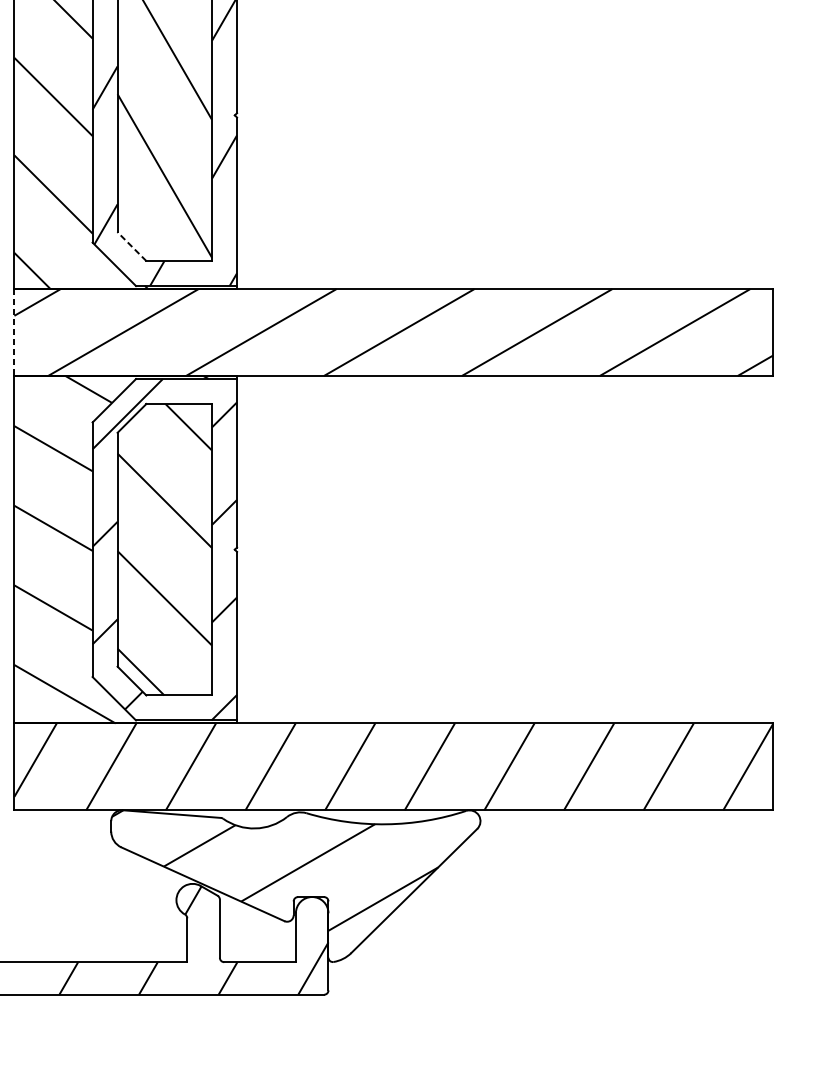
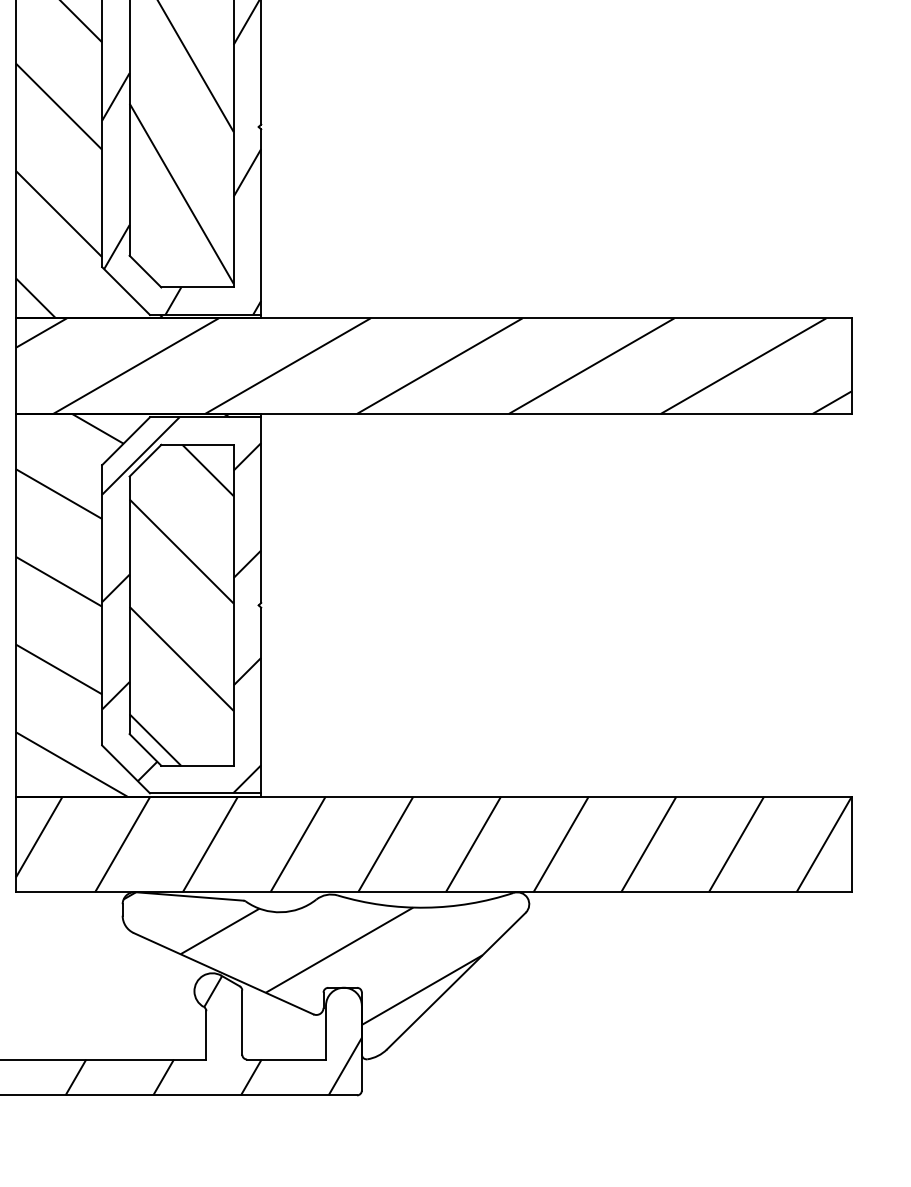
line: (131, 246) -> (145, 271), dashed -> solid
line: (14, 332) -> (16, 366), dashed -> solid

